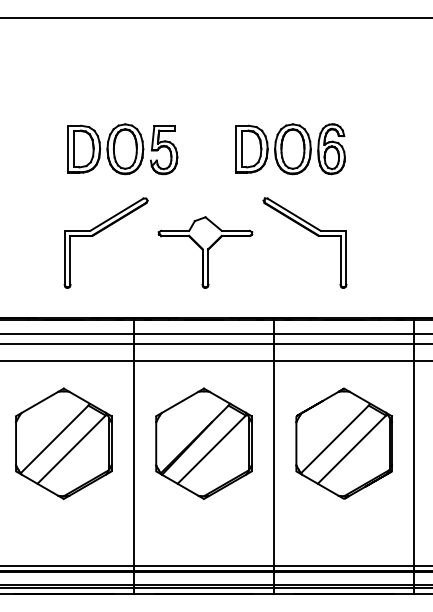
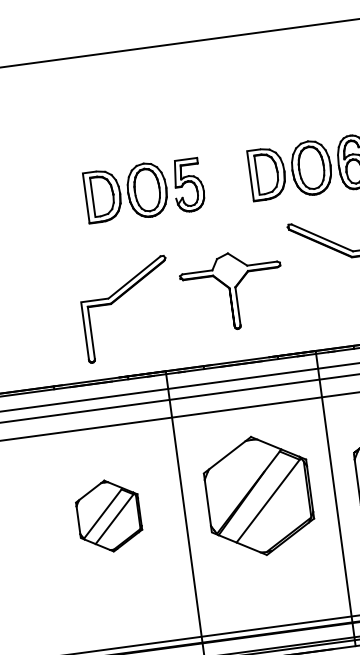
part: (122, 149) -> (144, 190), moved
part: (100, 232) -> (119, 298), moved
part: (63, 443) -> (108, 515), size x0.6

